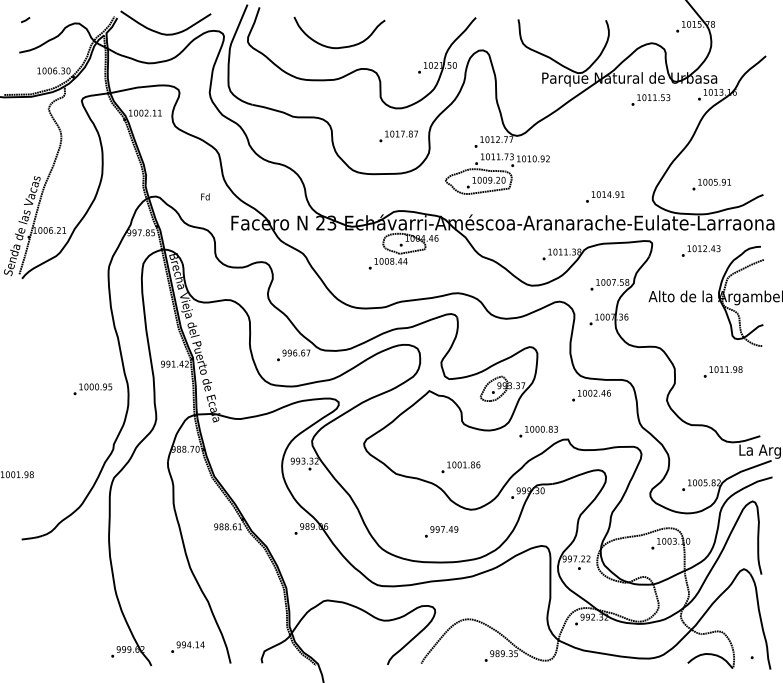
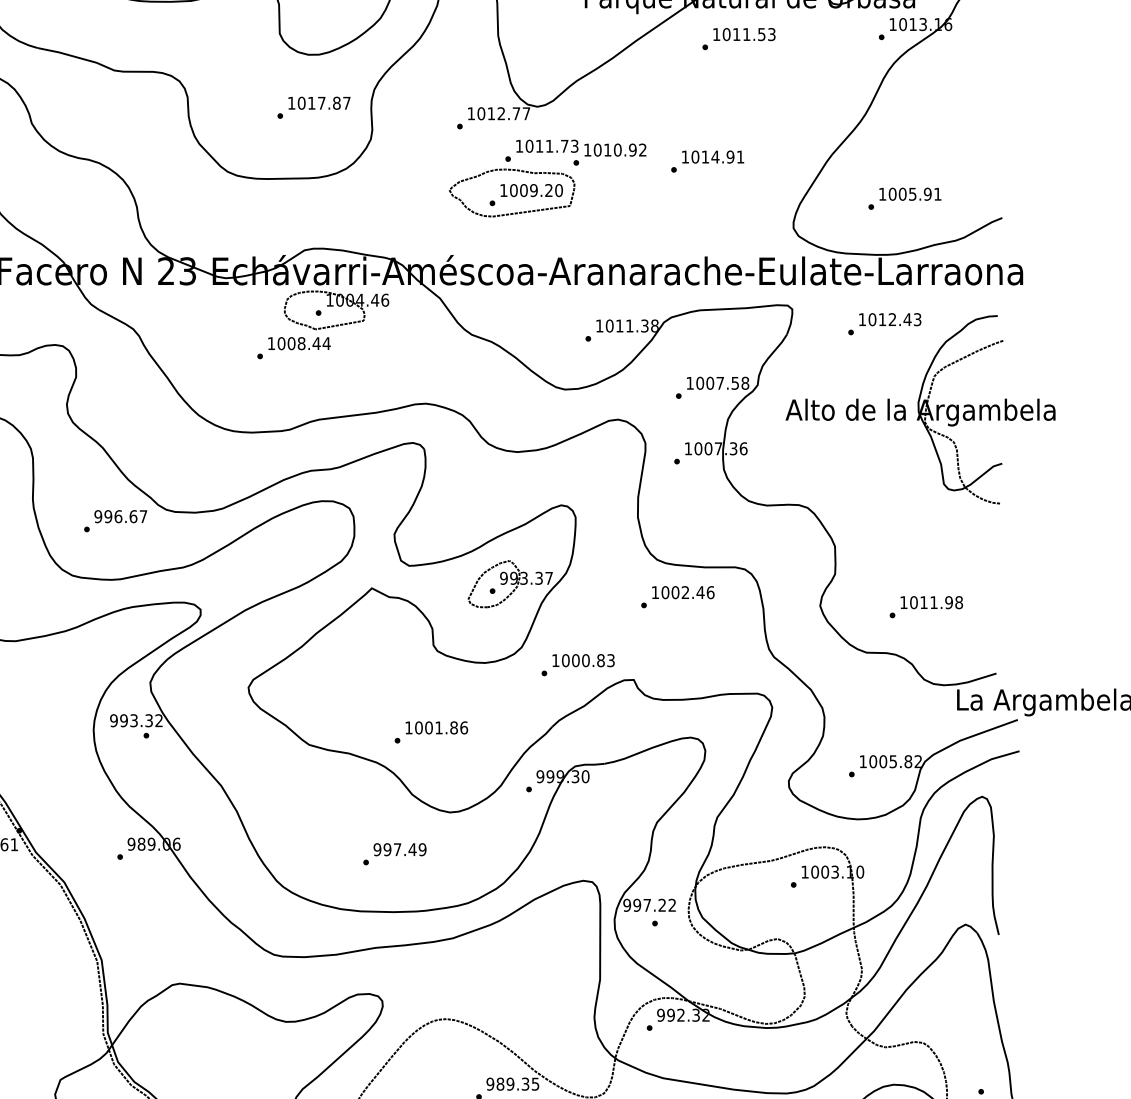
text: (650, 99) -> (738, 38), moved
part: (497, 173) -> (547, 177), moved
text: (605, 196) -> (708, 160), moved
text: (722, 371) -> (925, 606), moved

